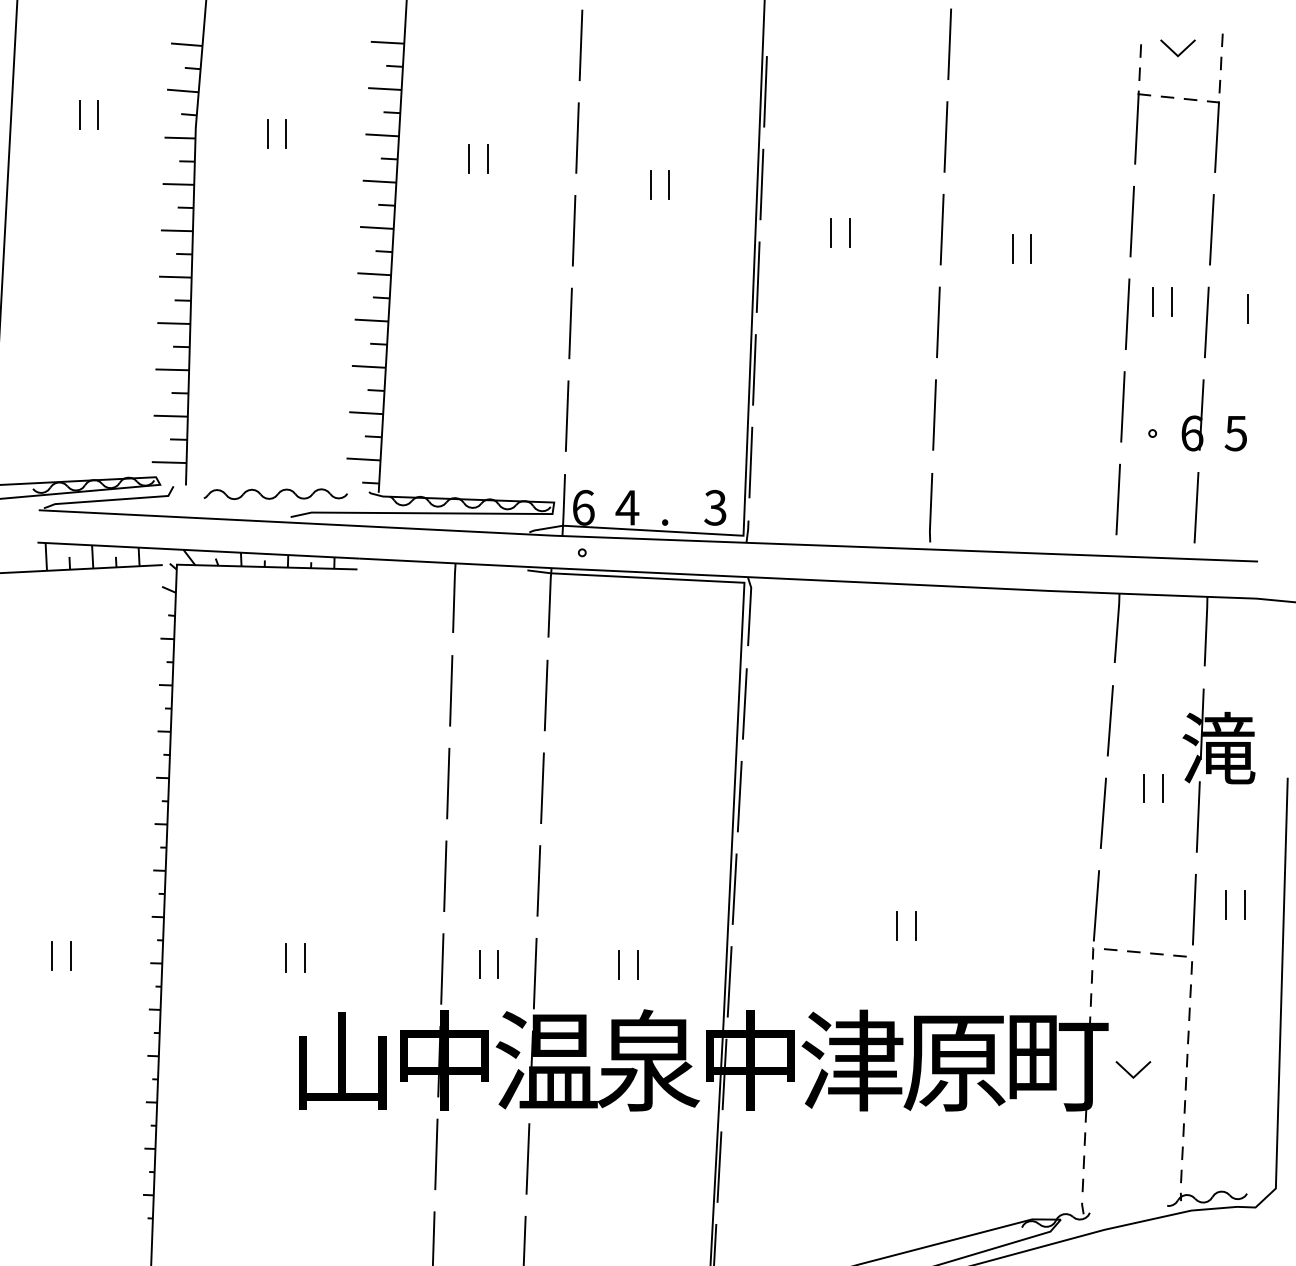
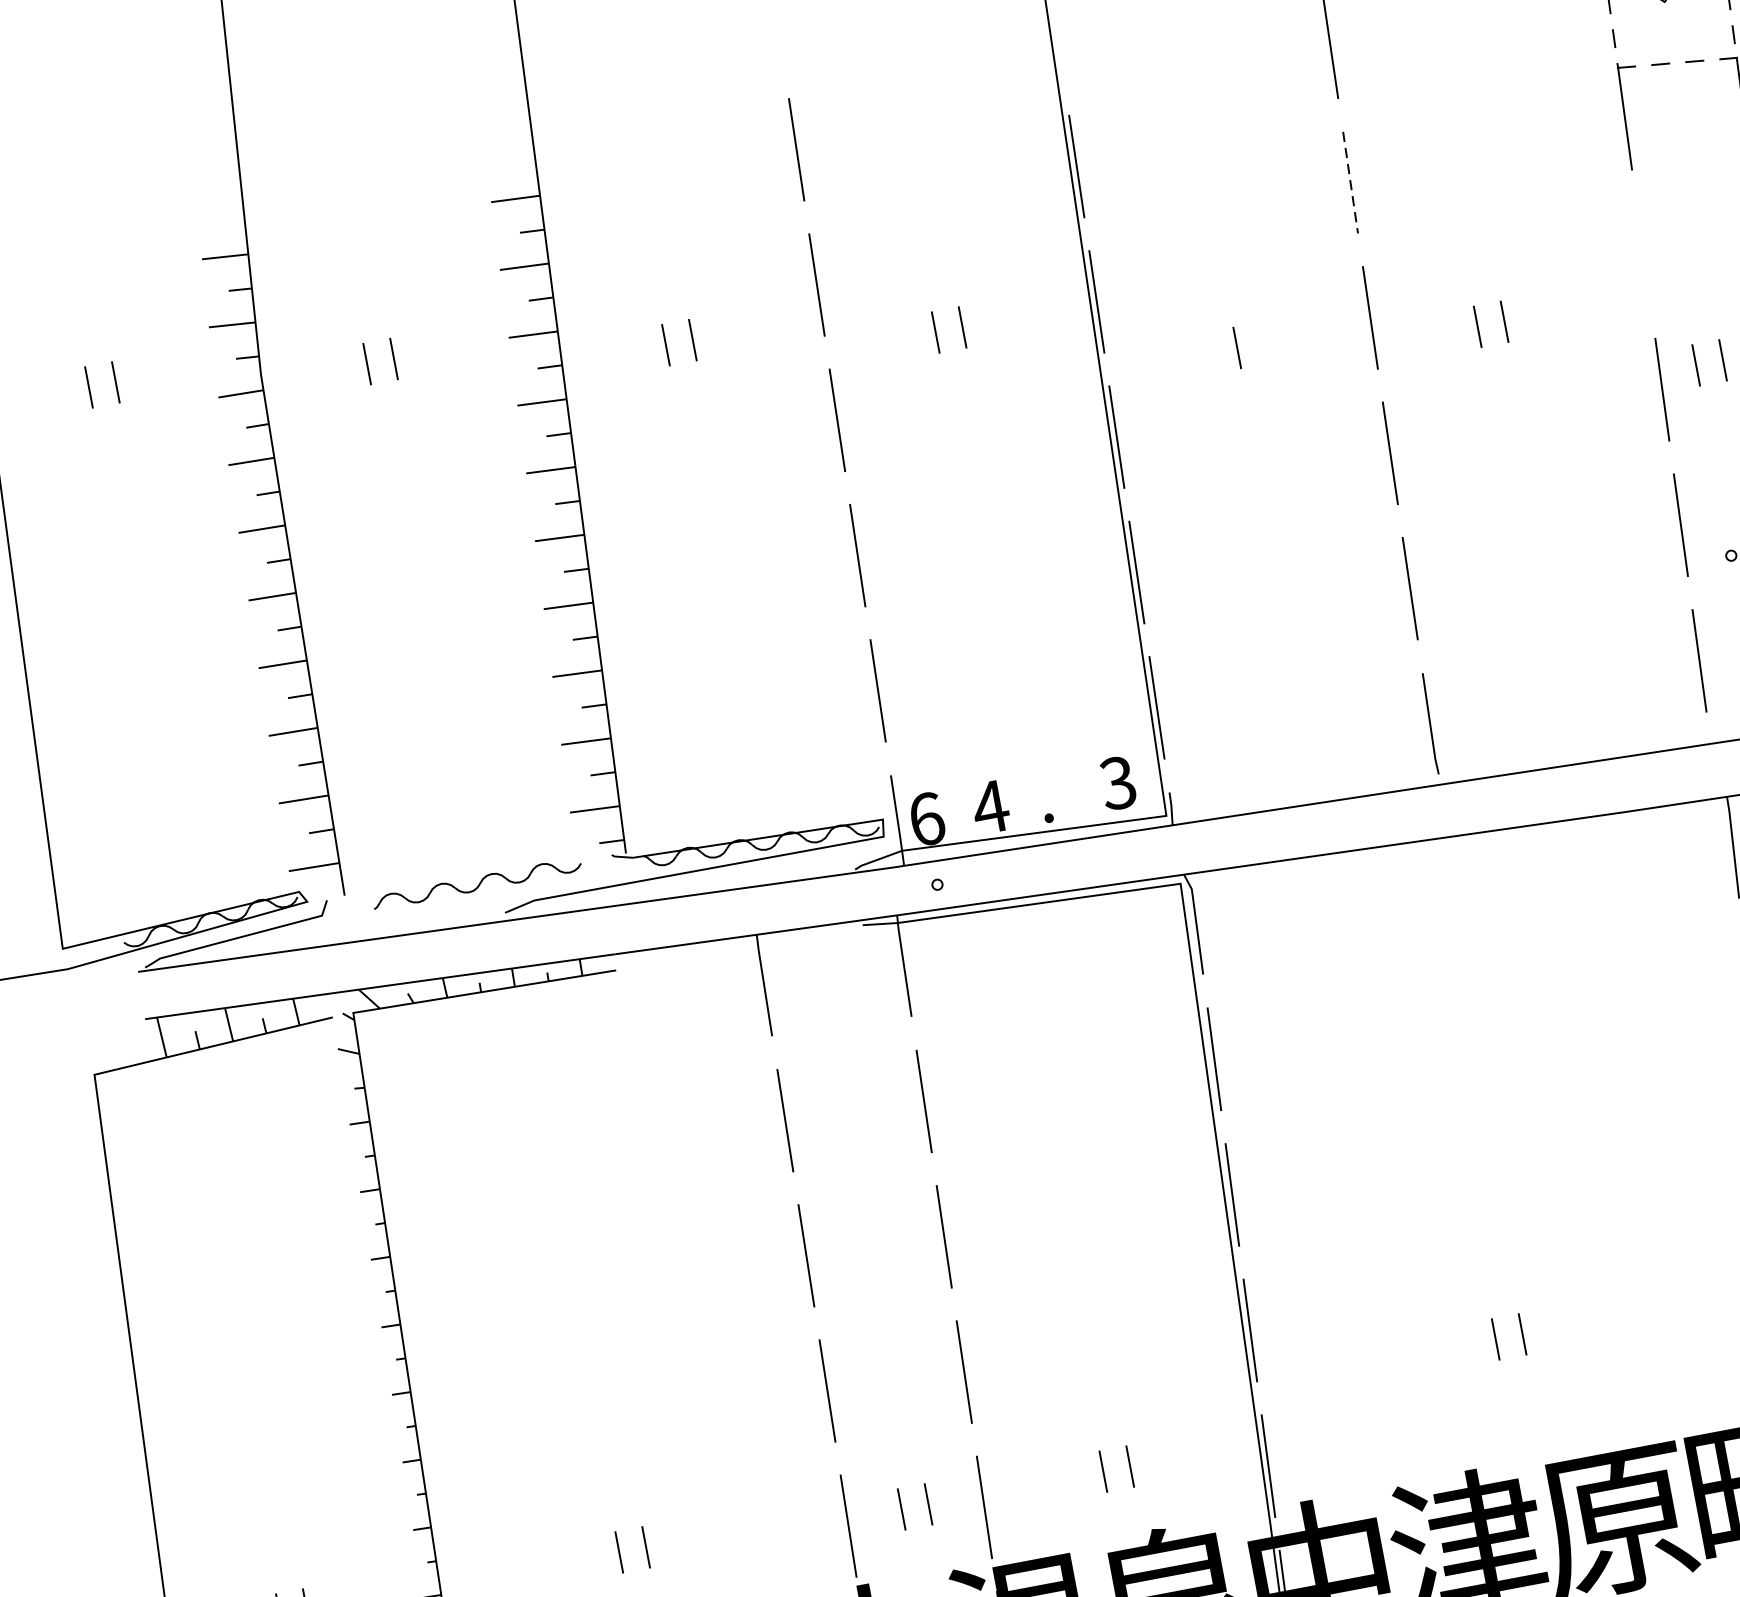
line: (945, 136) -> (1349, 182), solid -> dashed
line: (1132, 221) -> (1644, 254), removed
line: (831, 232) -> (1210, 352), removed

